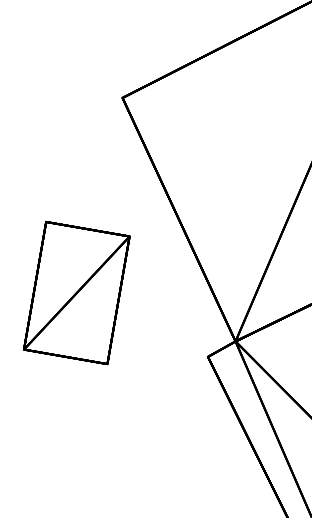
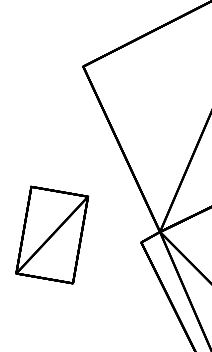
part: (77, 292) -> (52, 234), moved

